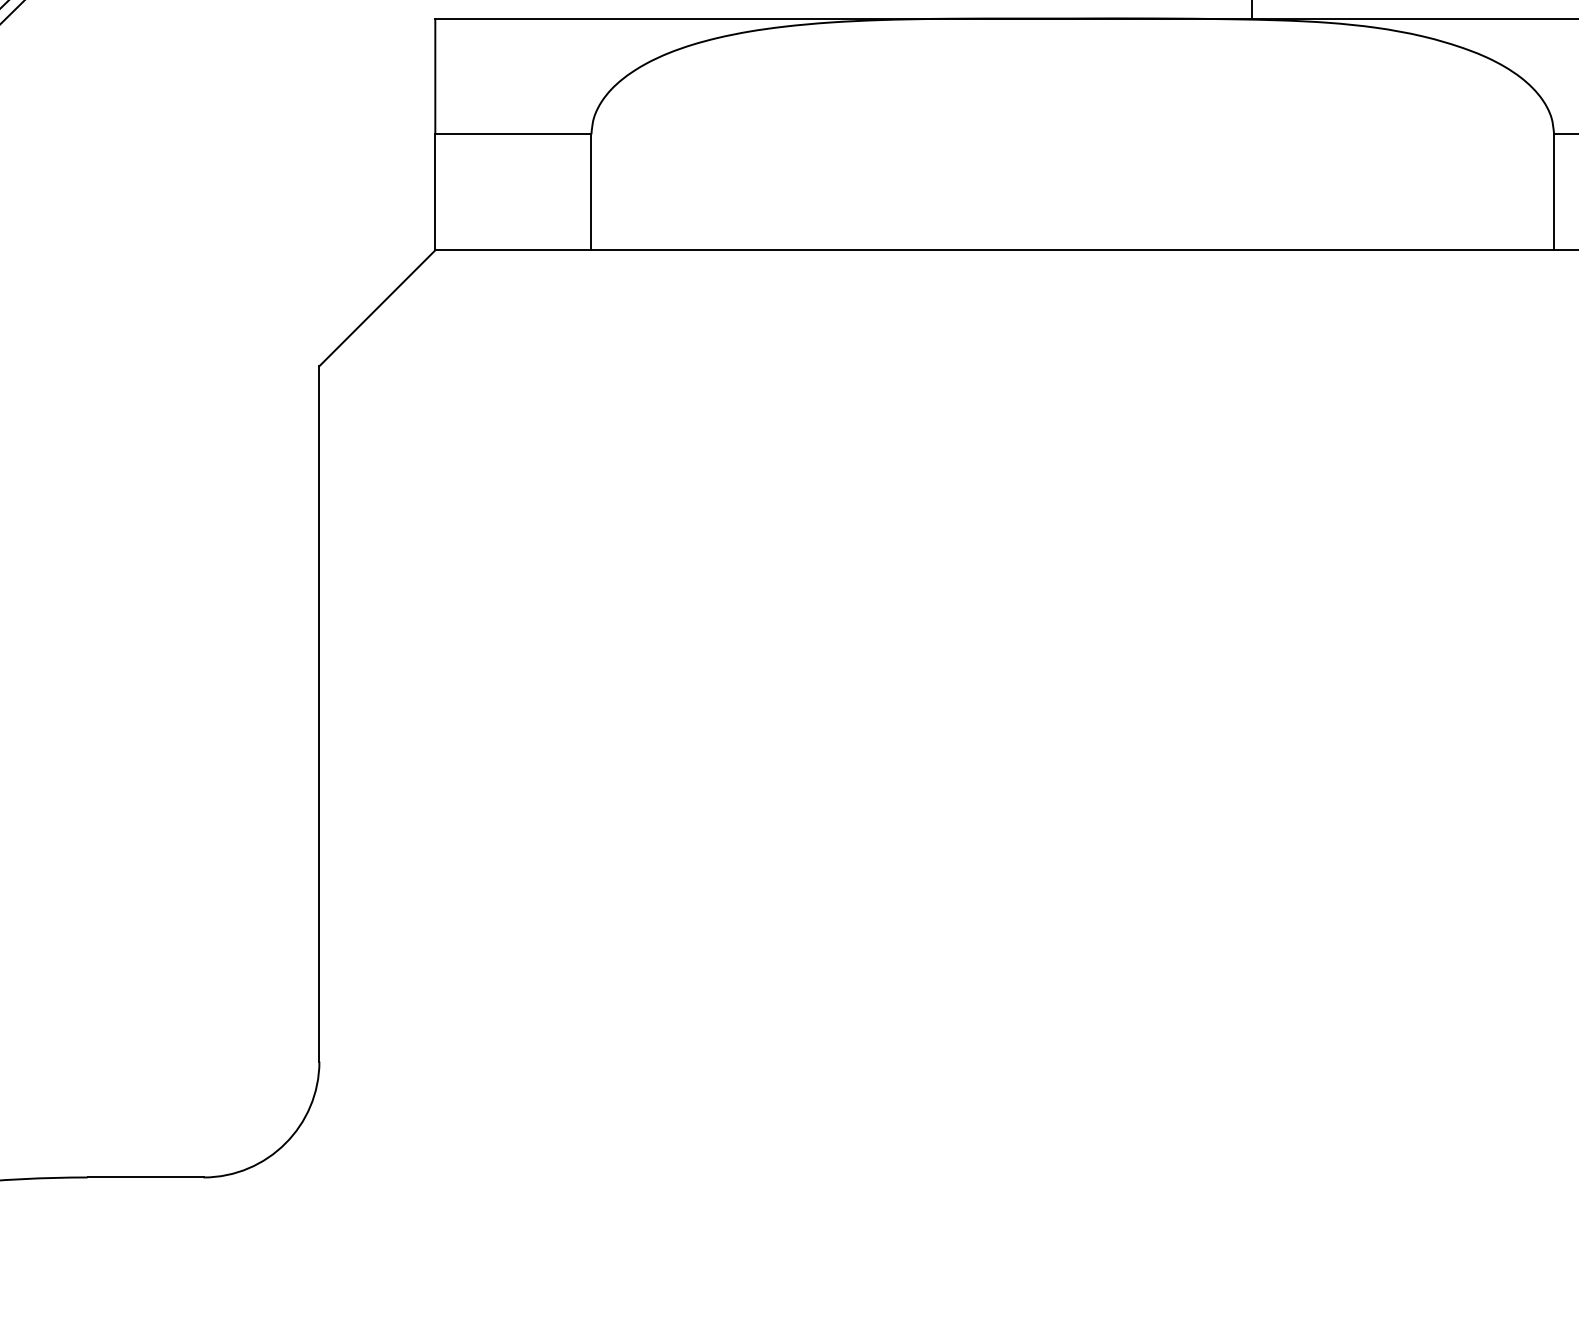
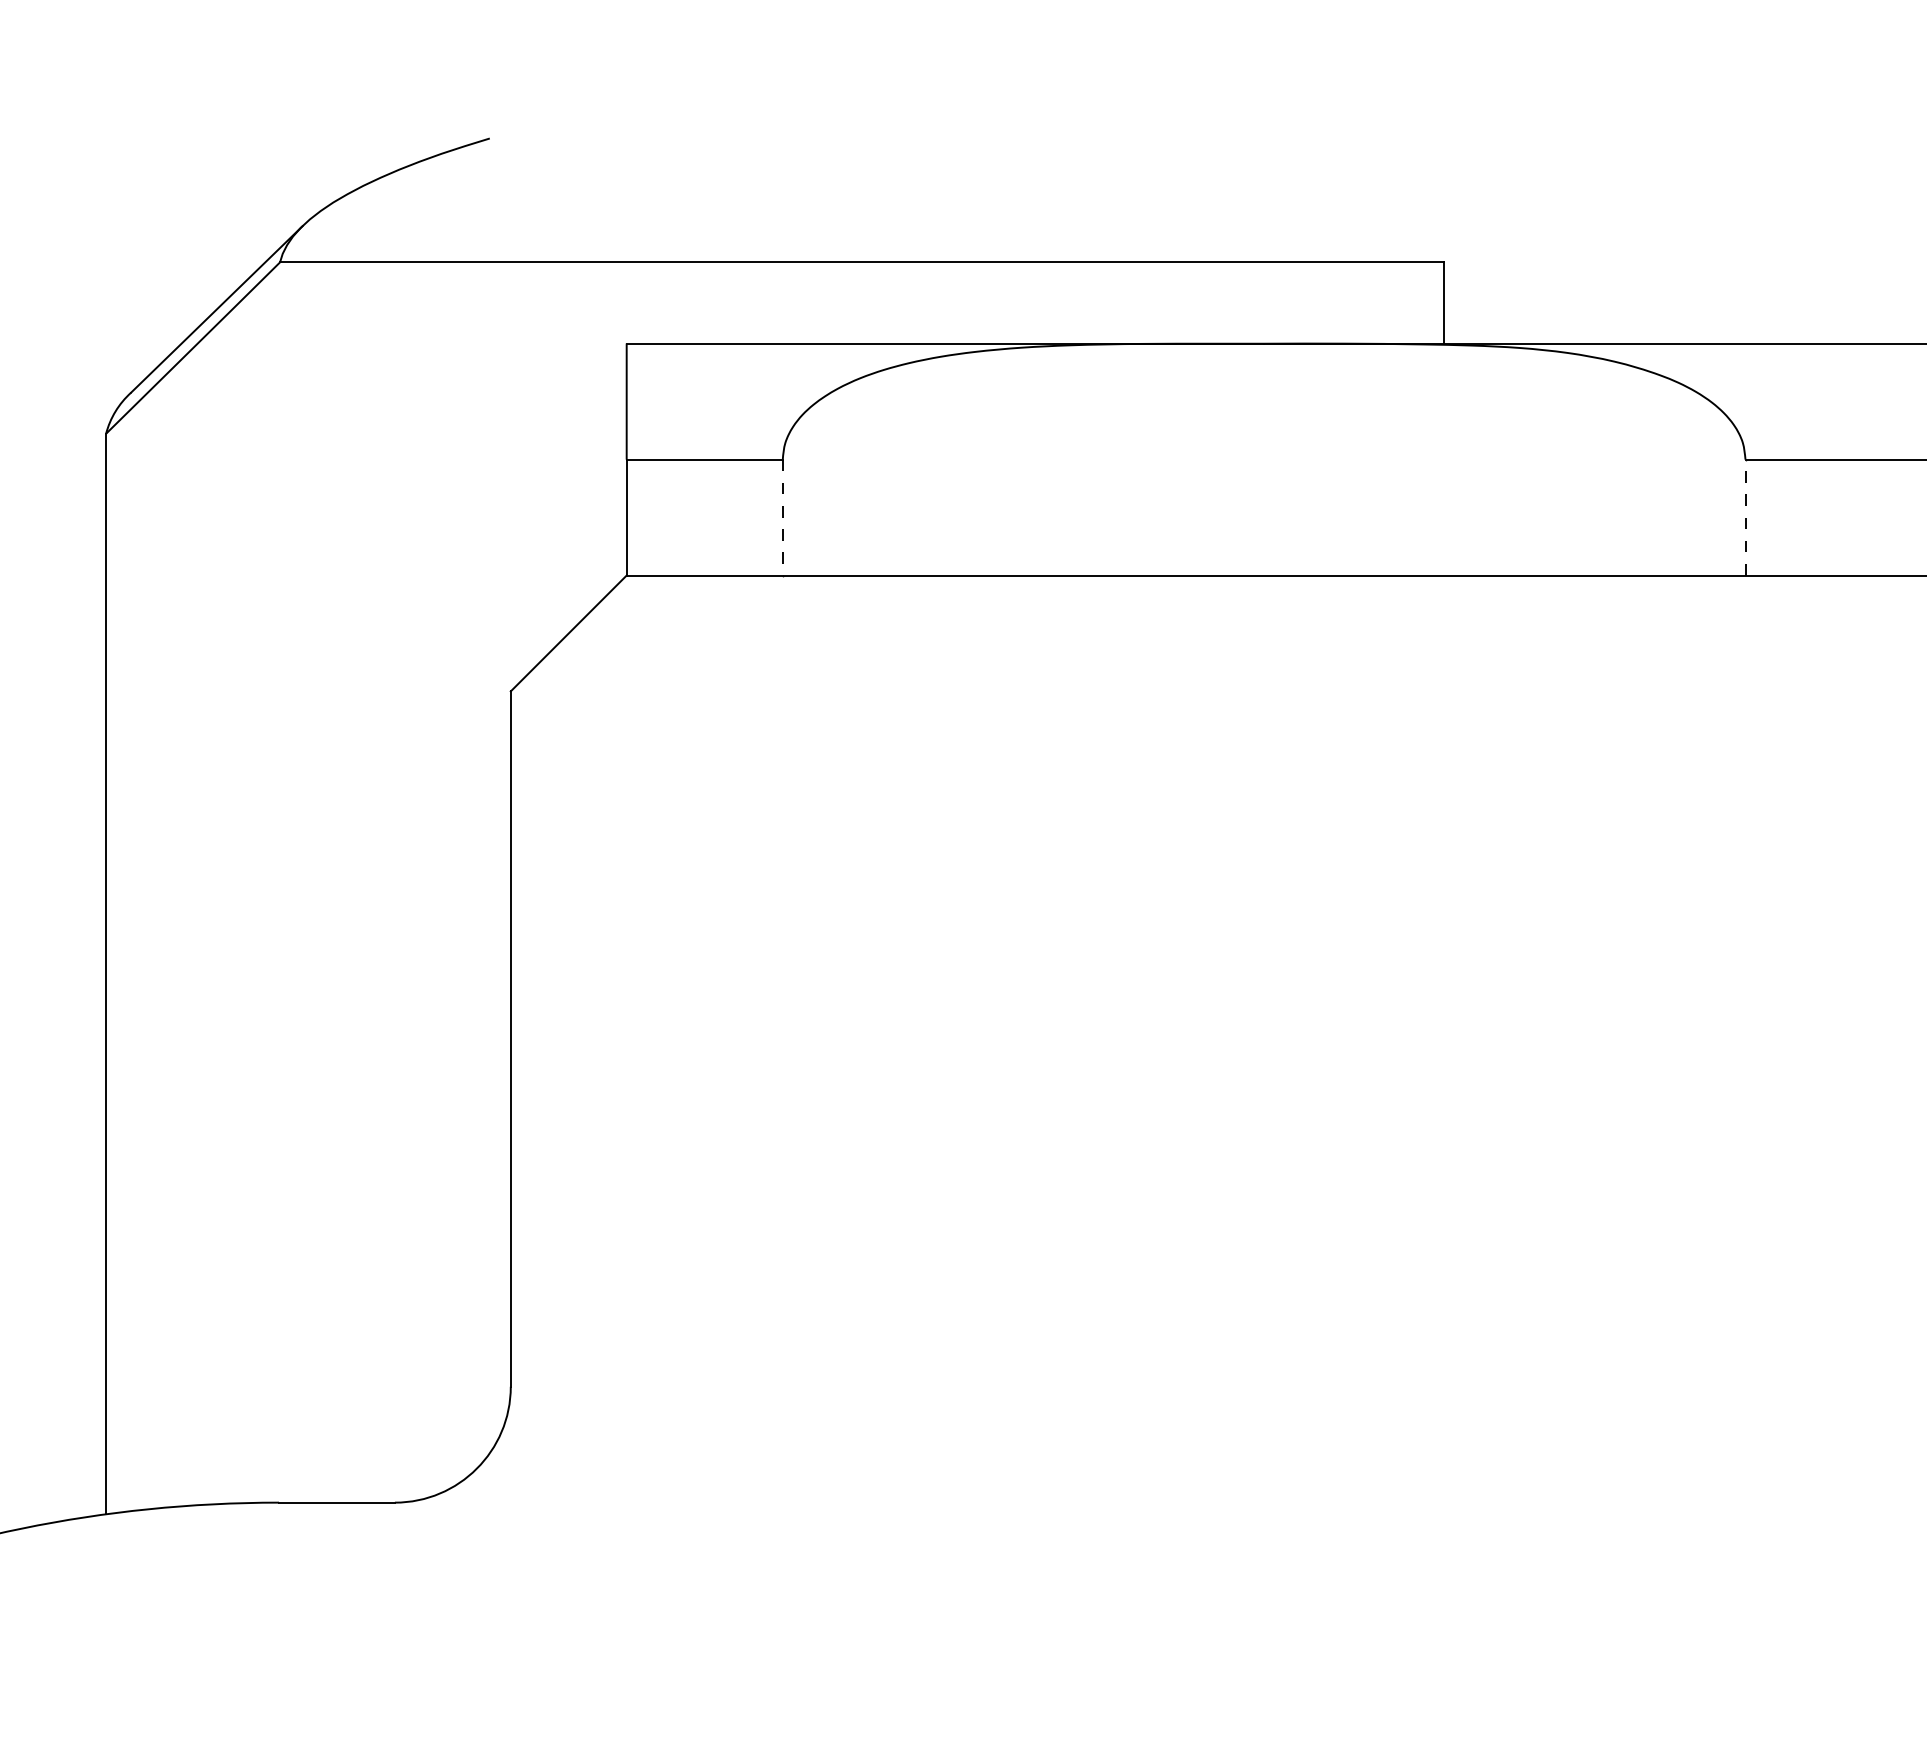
line: (591, 192) -> (782, 517), solid -> dashed
line: (1554, 192) -> (1745, 517), solid -> dashed

